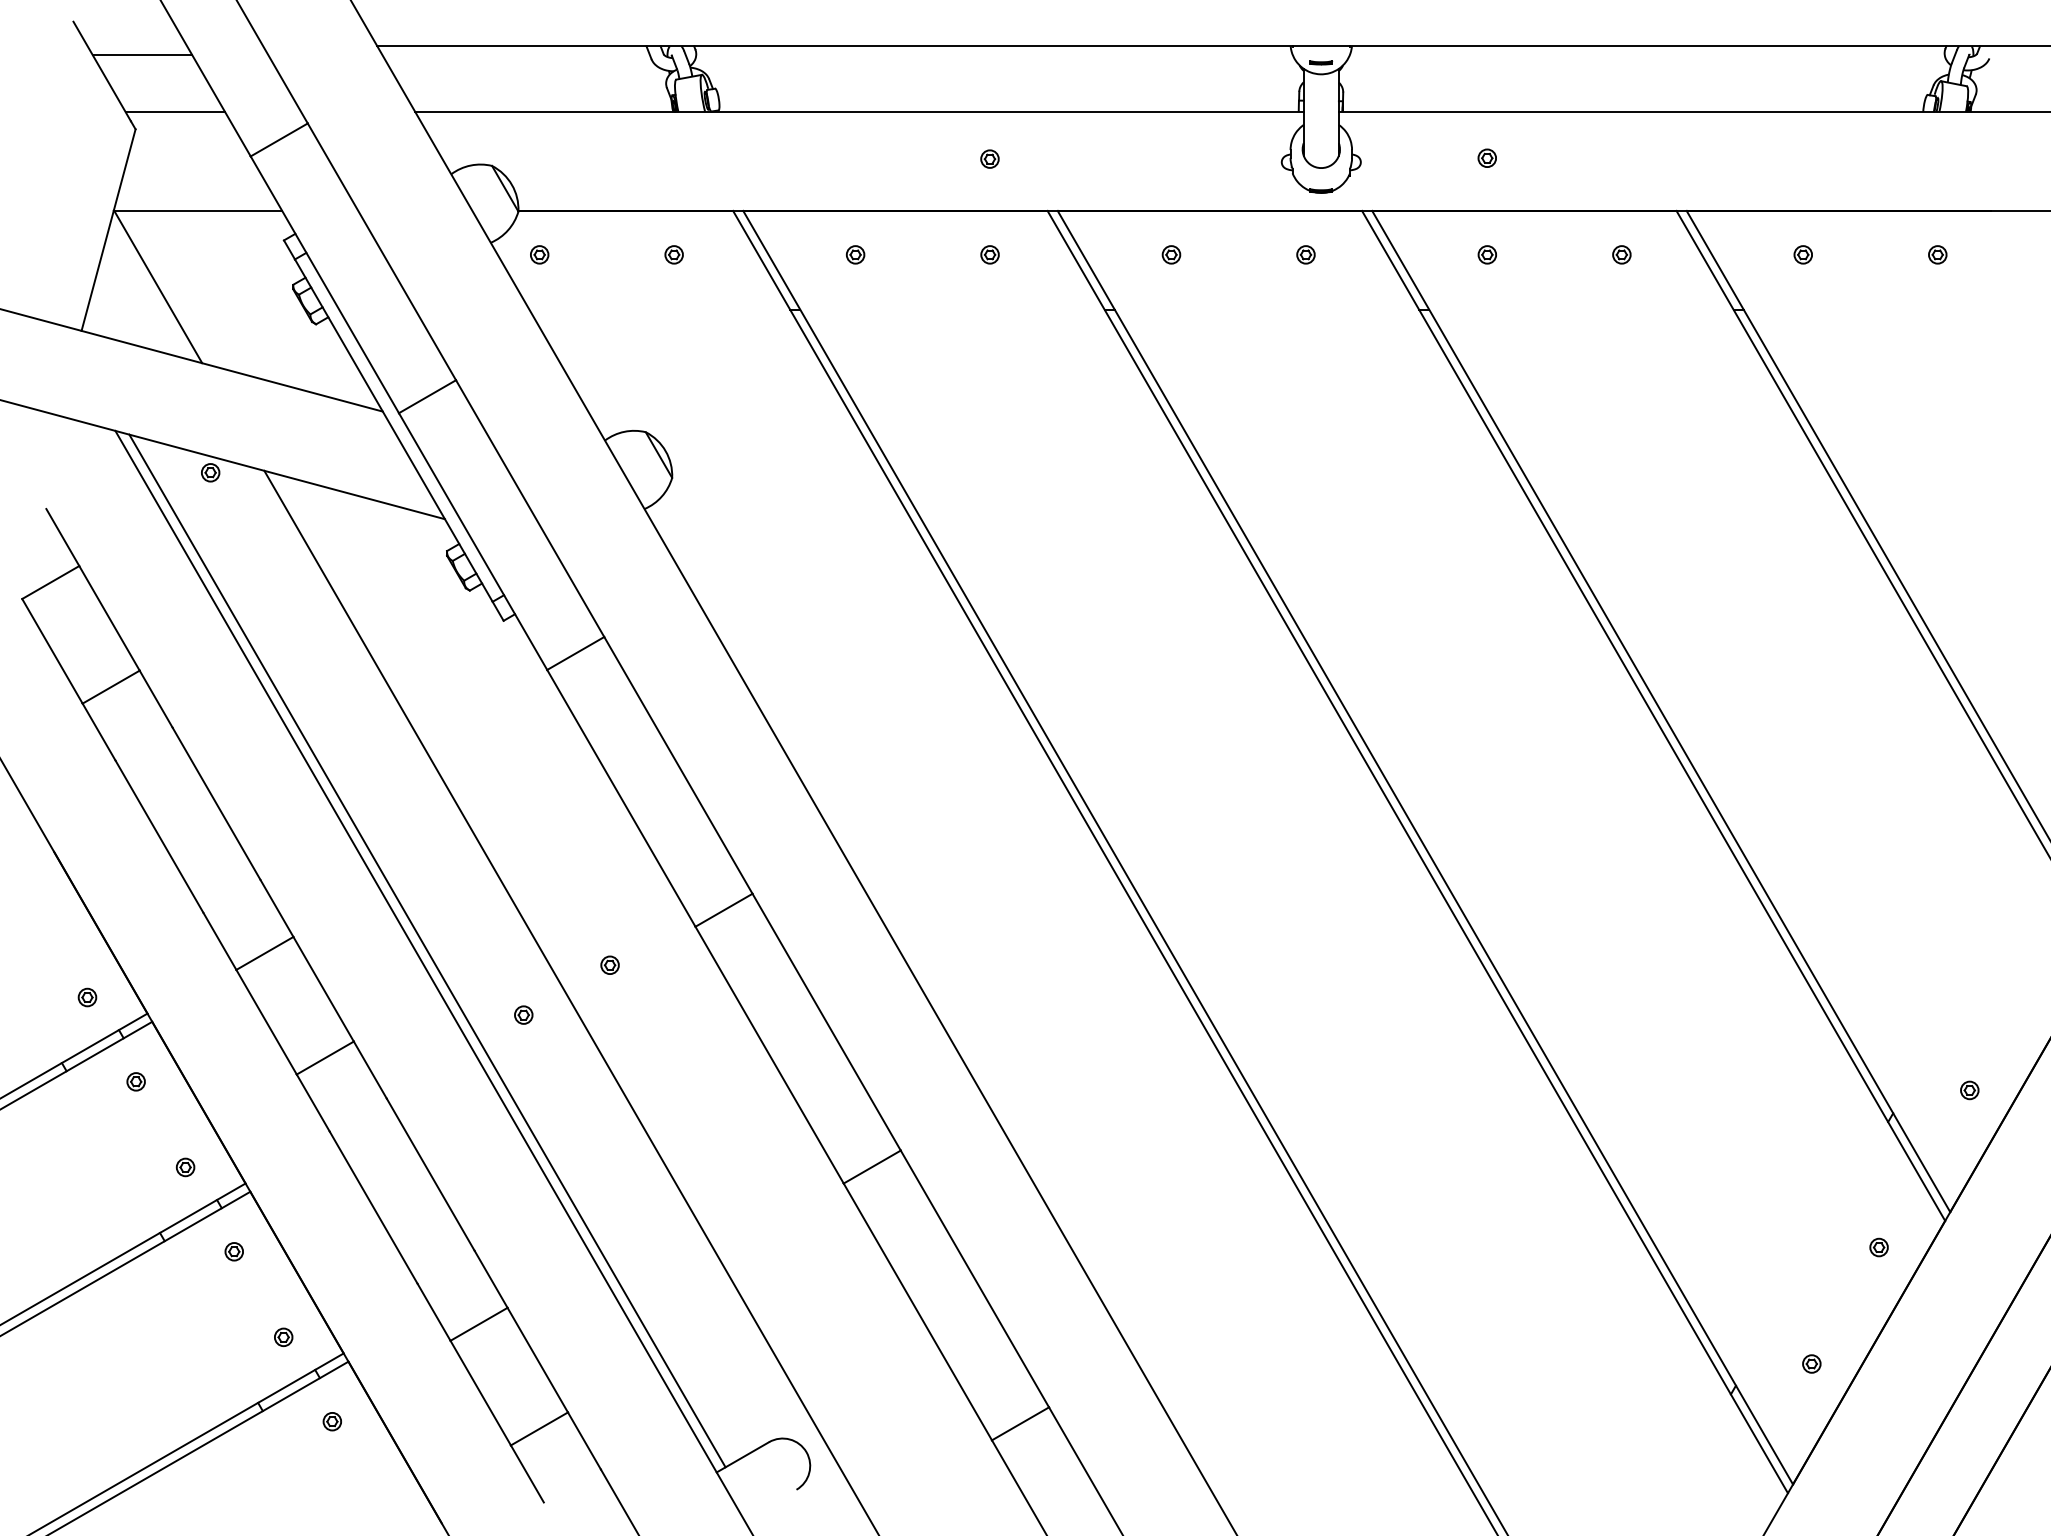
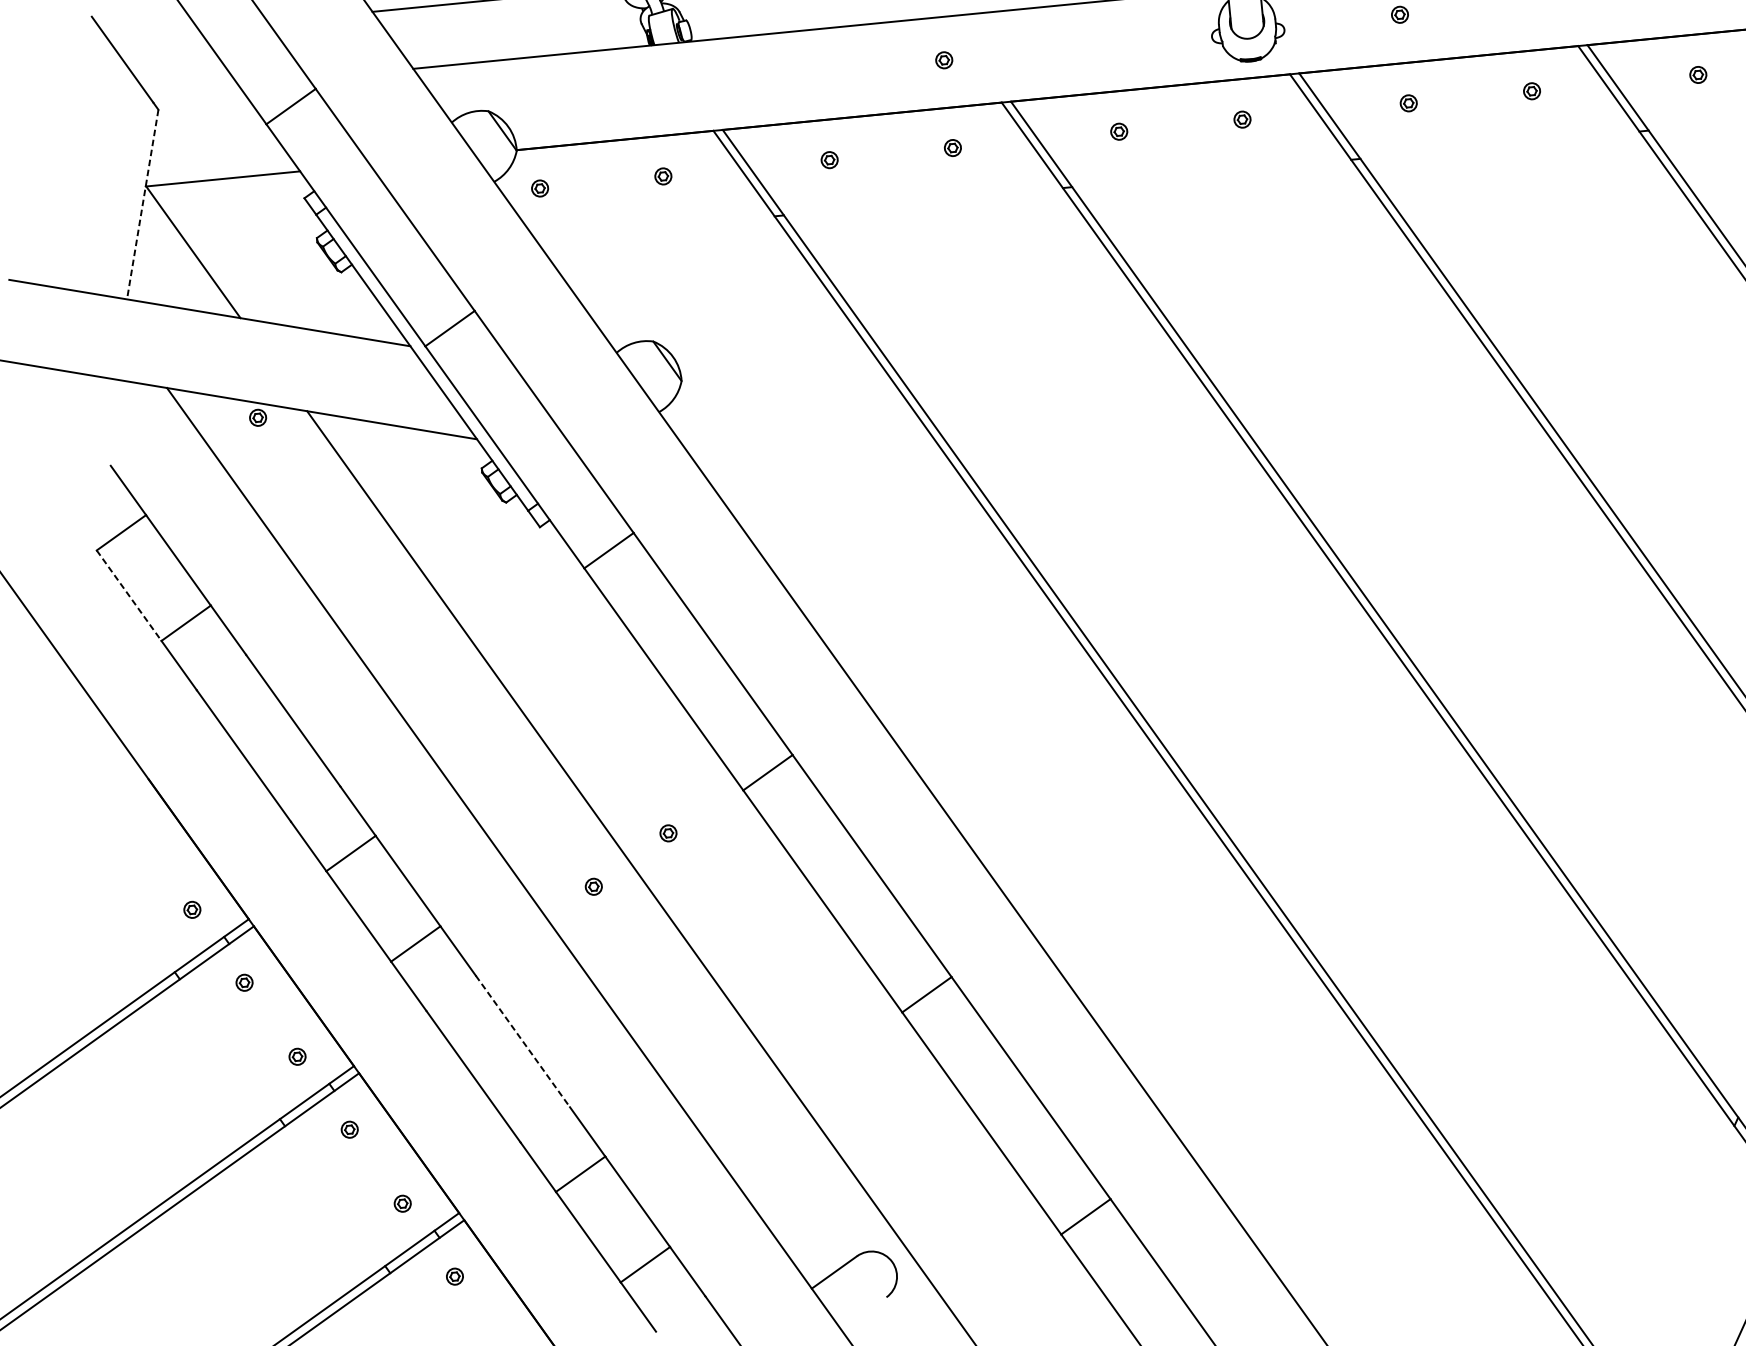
line: (142, 55) -> (158, 41), removed
line: (175, 112) -> (193, 90), removed
line: (108, 230) -> (142, 204), solid -> dashed
line: (52, 651) -> (129, 595), solid -> dashed
line: (427, 950) -> (499, 836), removed
line: (430, 1174) -> (522, 1041), solid -> dashed

